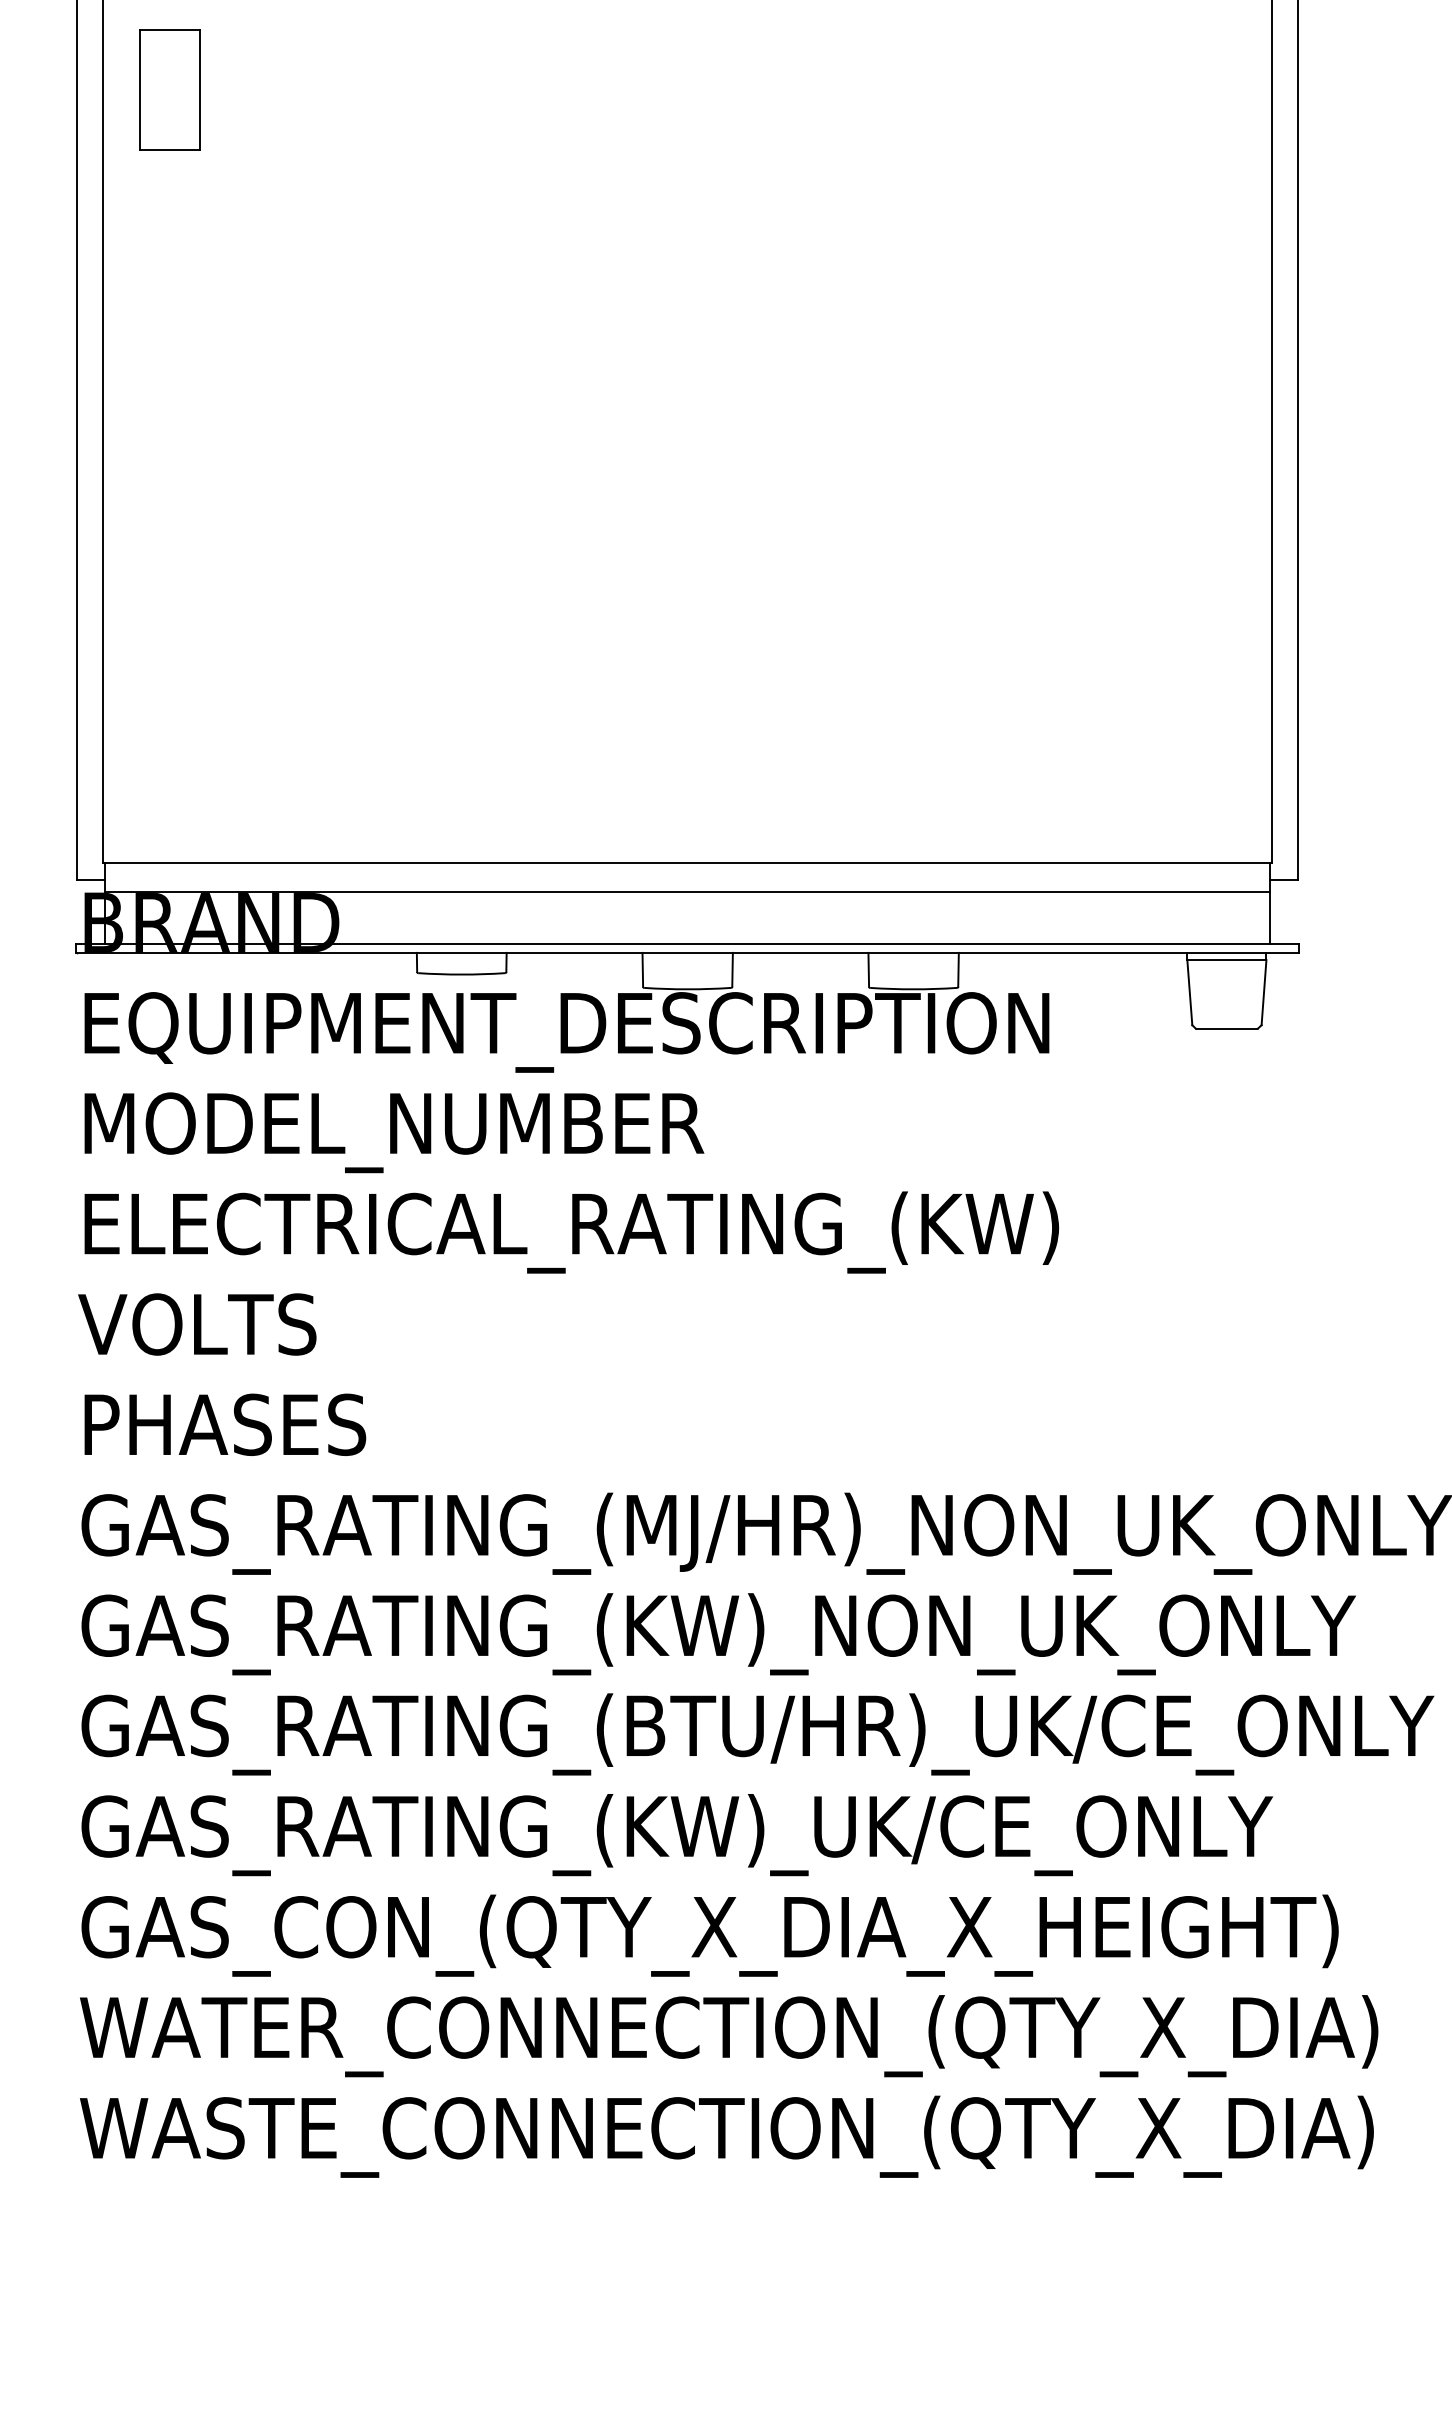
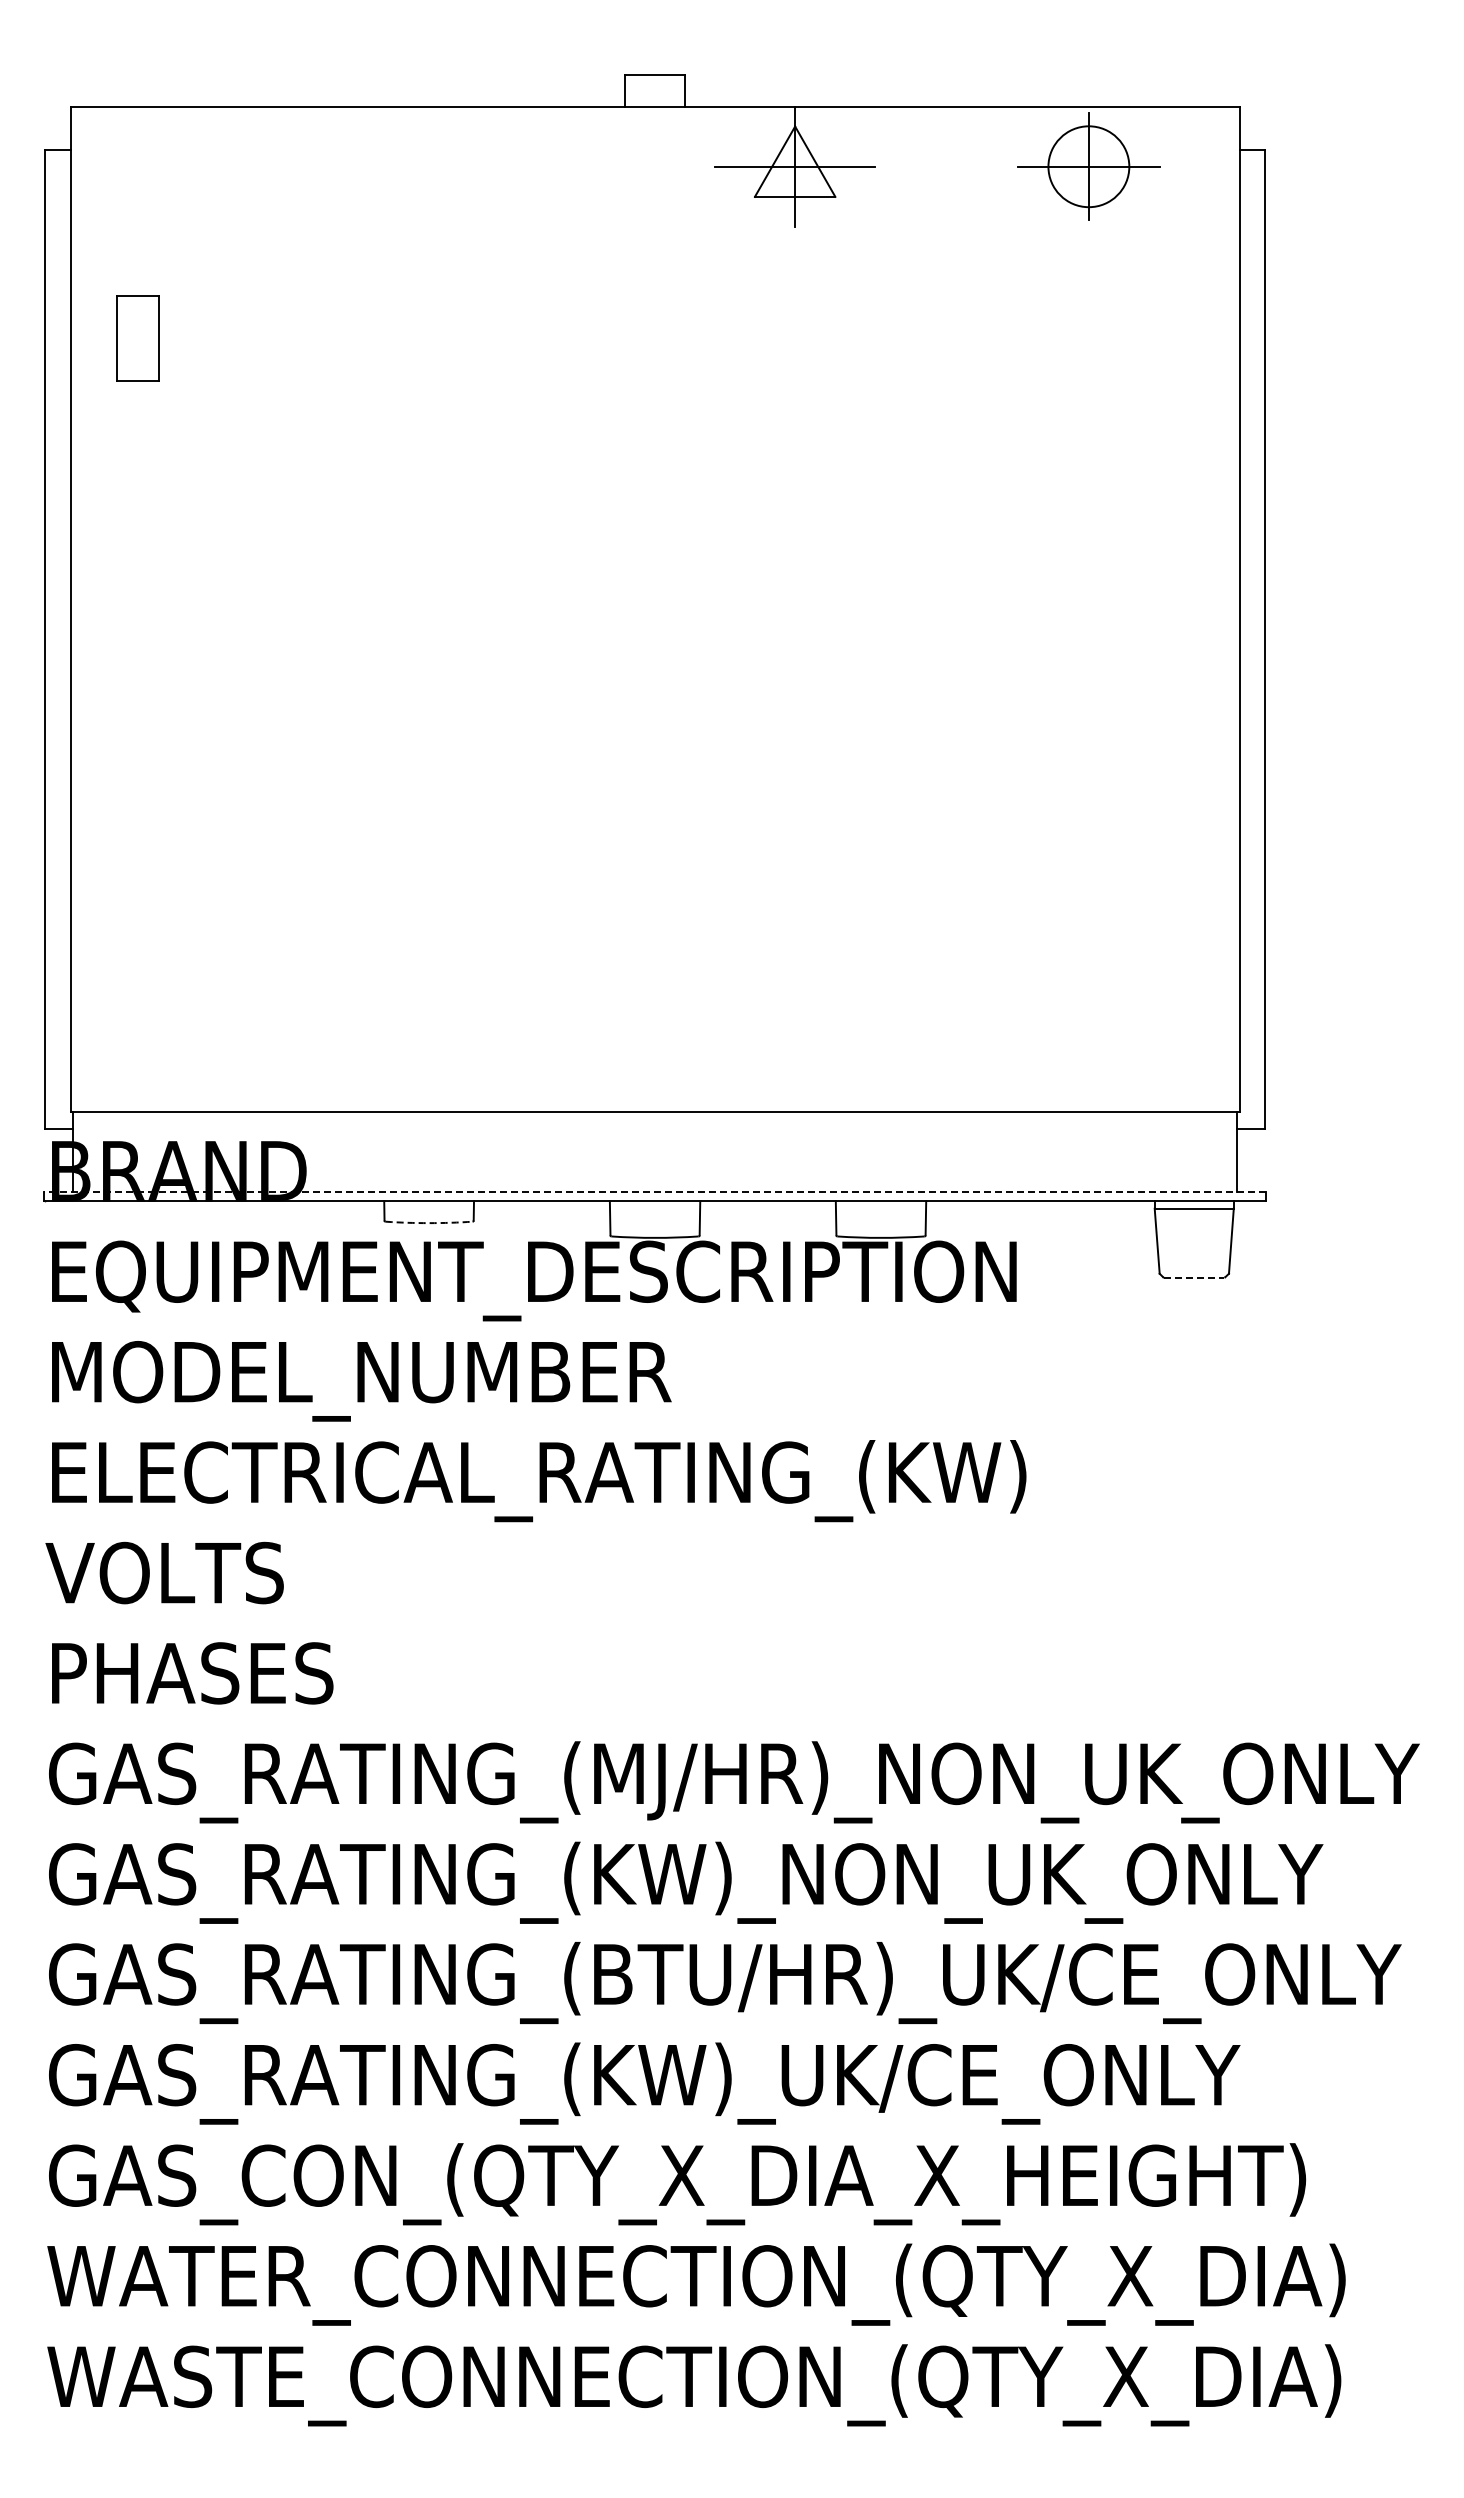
part: (170, 89) -> (137, 338), size x0.7
line: (687, 891) -> (654, 1140), removed
line: (687, 943) -> (654, 1192), solid -> dashed
arc: (462, 974) -> (429, 1223), solid -> dashed
line: (1227, 1028) -> (1194, 1277), solid -> dashed

